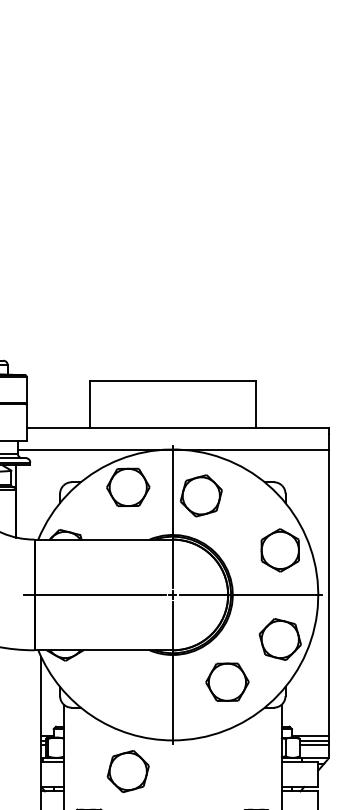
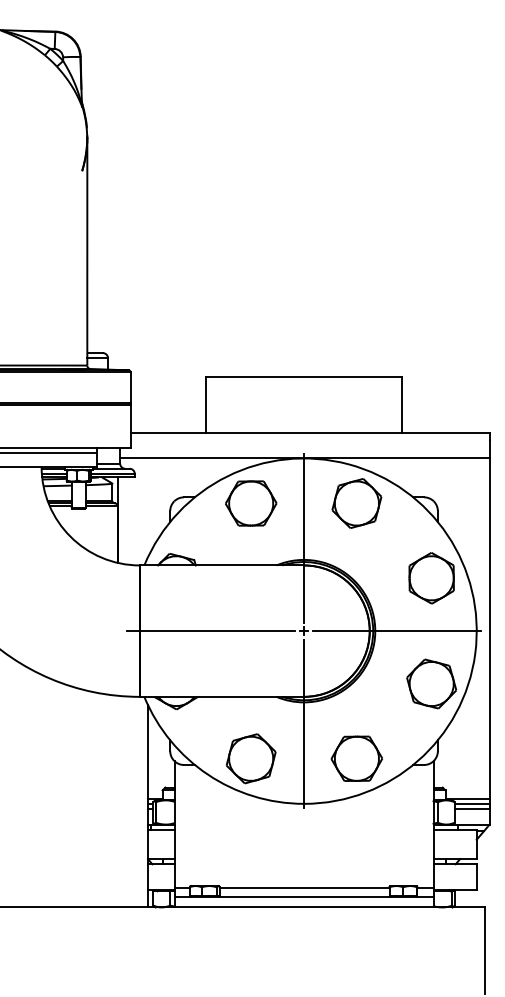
part: (200, 495) -> (356, 503), moved
part: (227, 682) -> (356, 758), moved
part: (127, 771) -> (250, 758), moved

